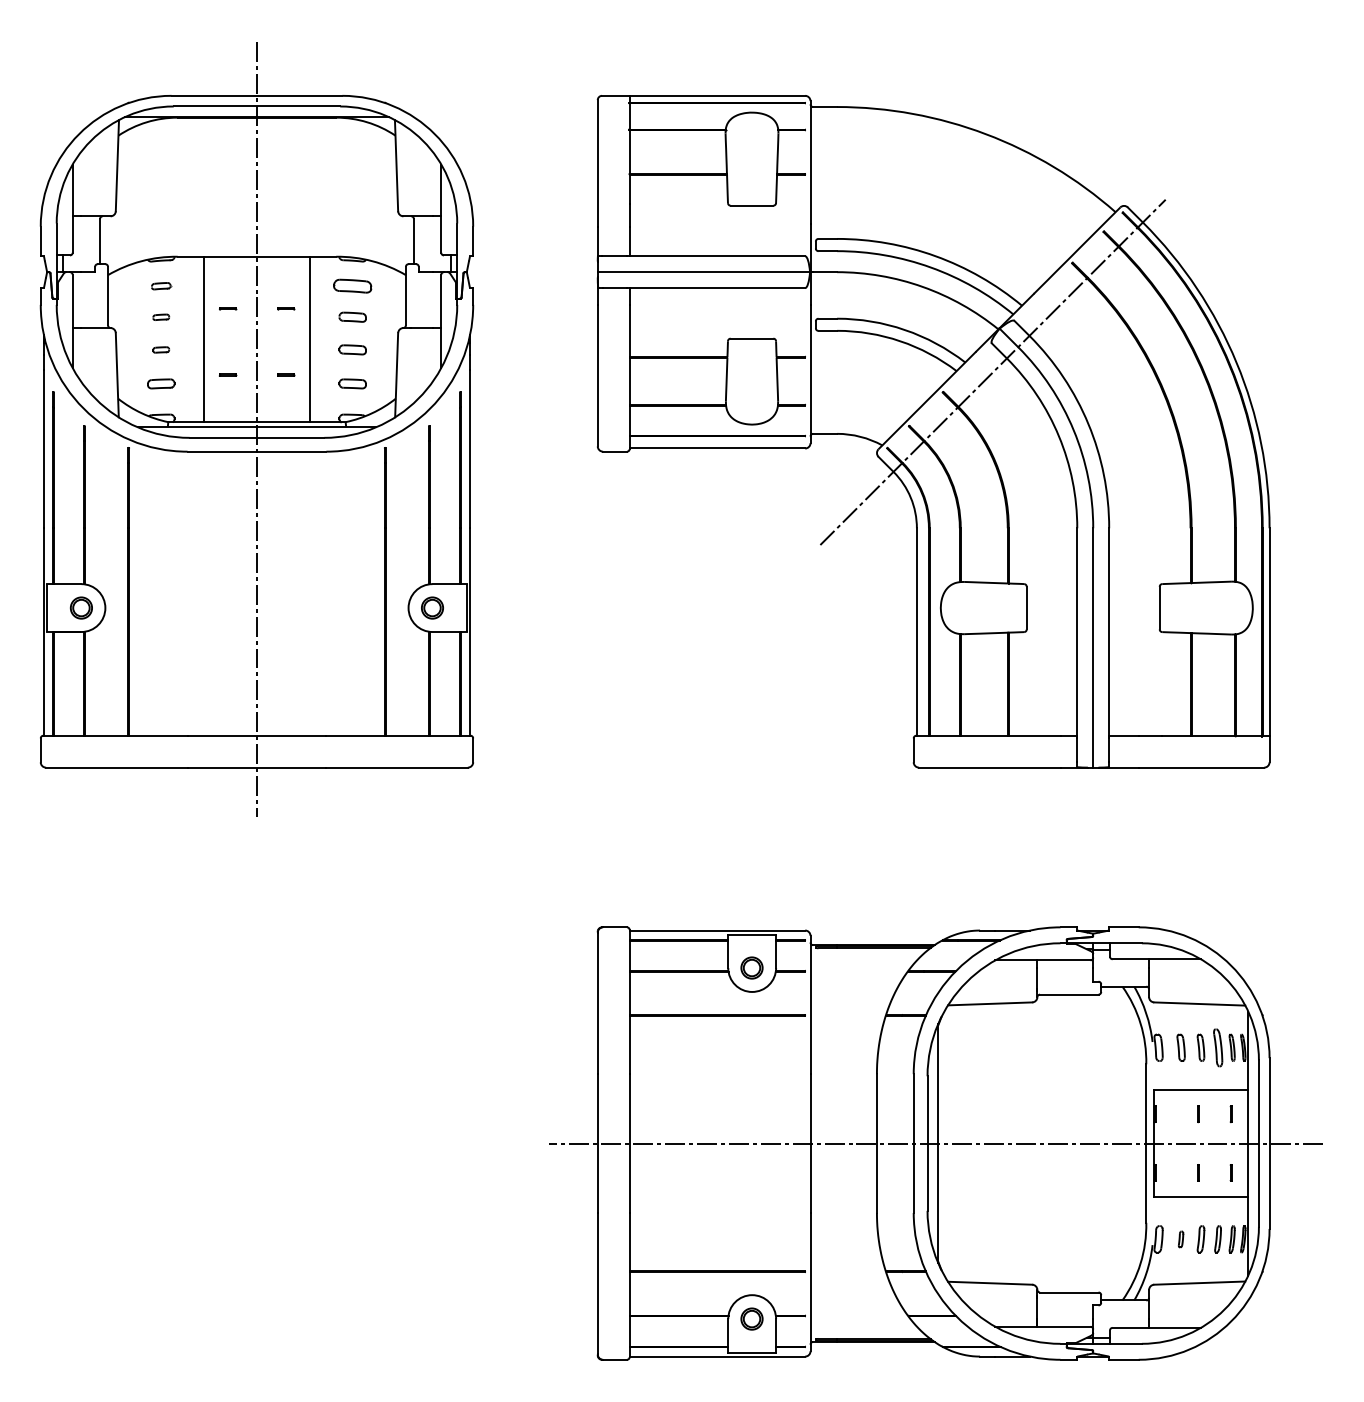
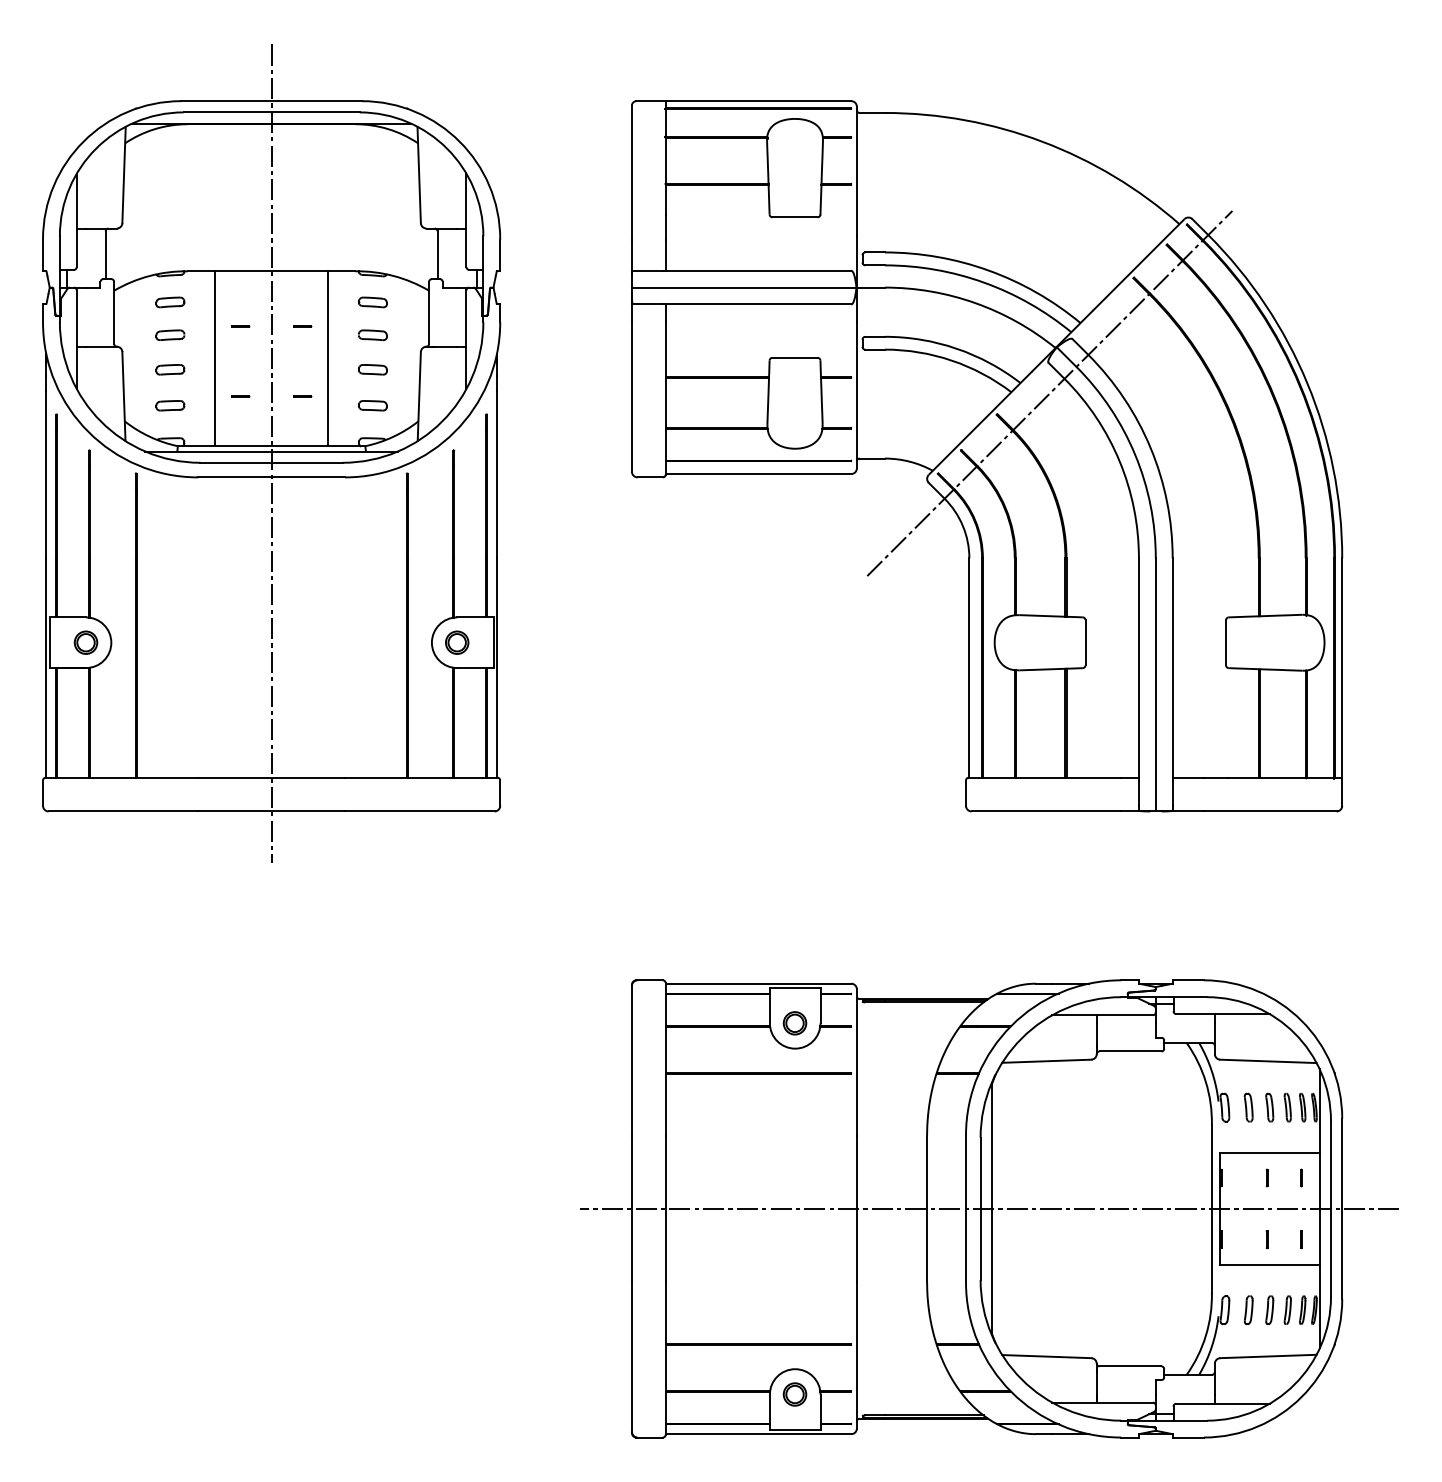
part: (161, 286) -> (170, 302), size x1.43
part: (352, 286) -> (372, 302), size x0.71
part: (161, 317) -> (170, 335), size x1.67
part: (161, 349) -> (170, 369), size x1.67
part: (1217, 1047) -> (1287, 1107), size x0.71
part: (1180, 1239) -> (1248, 1310), size x1.67

